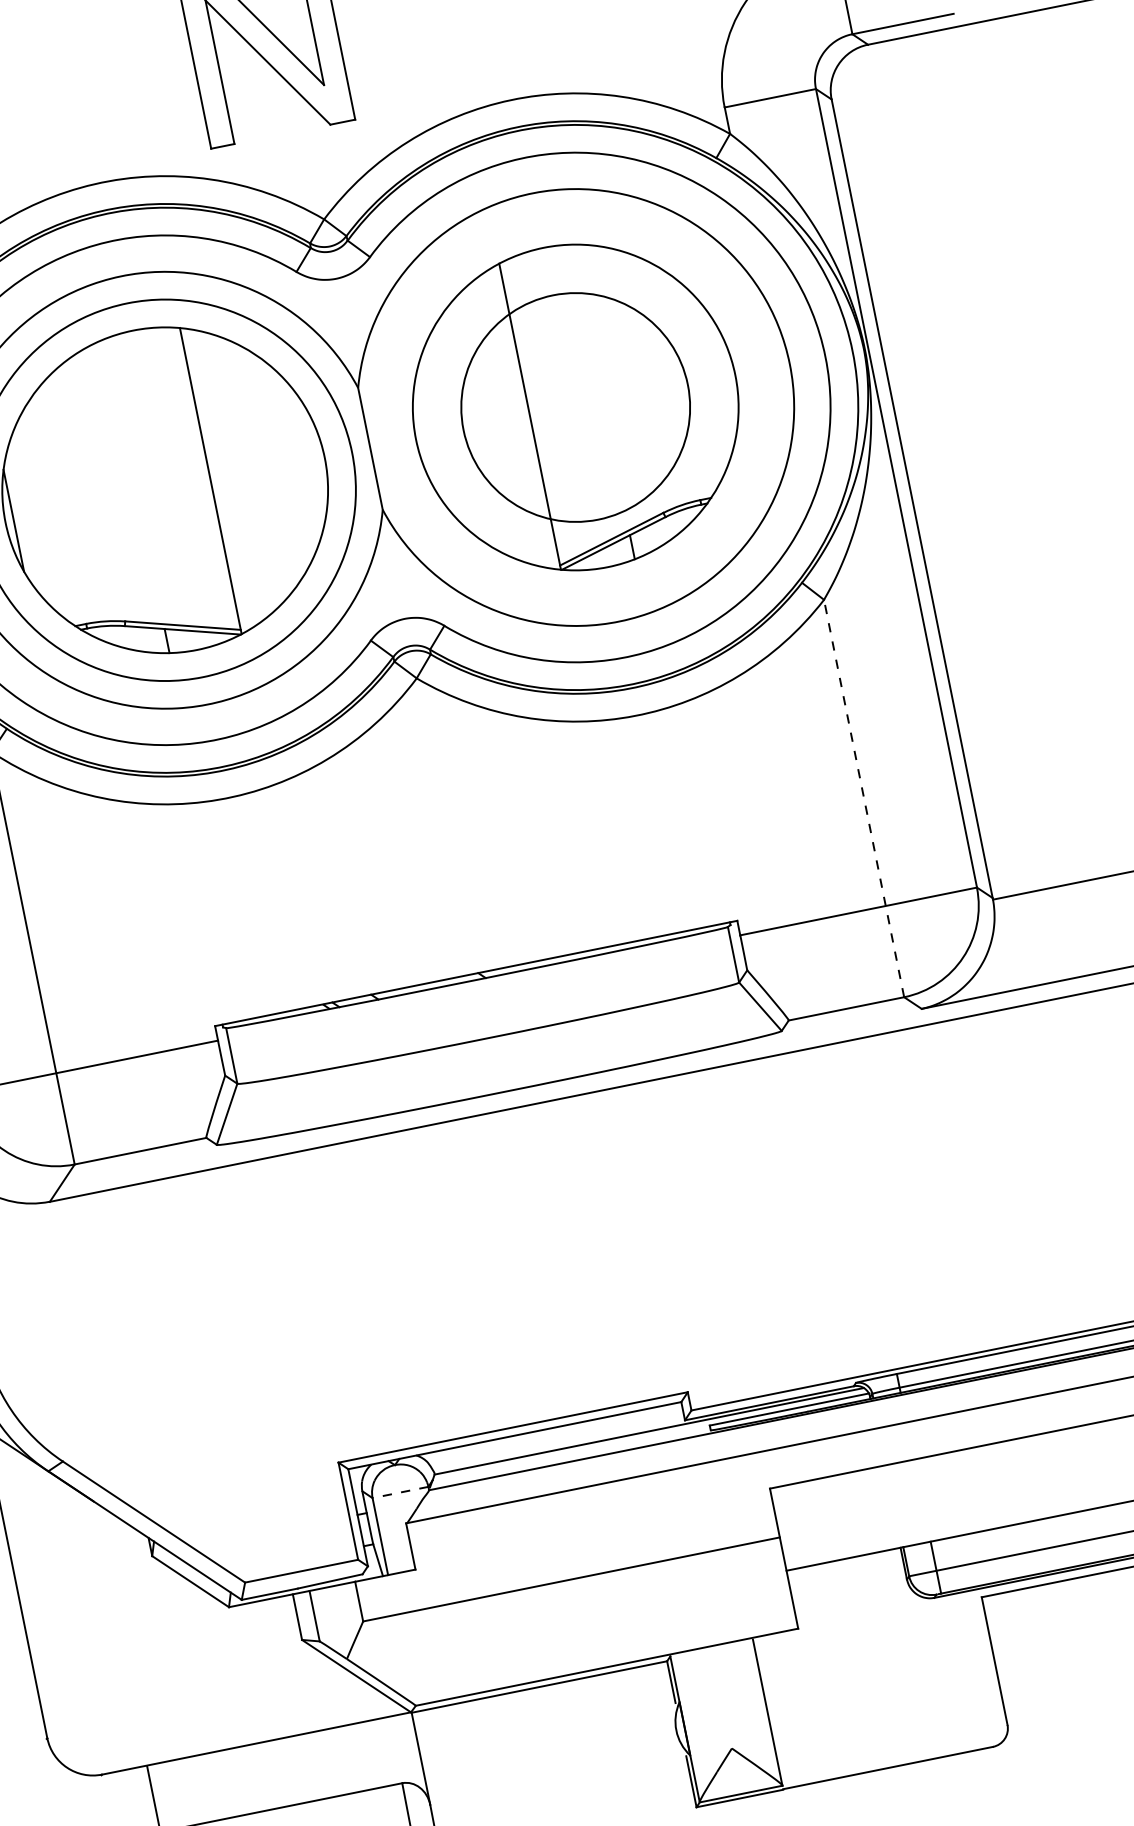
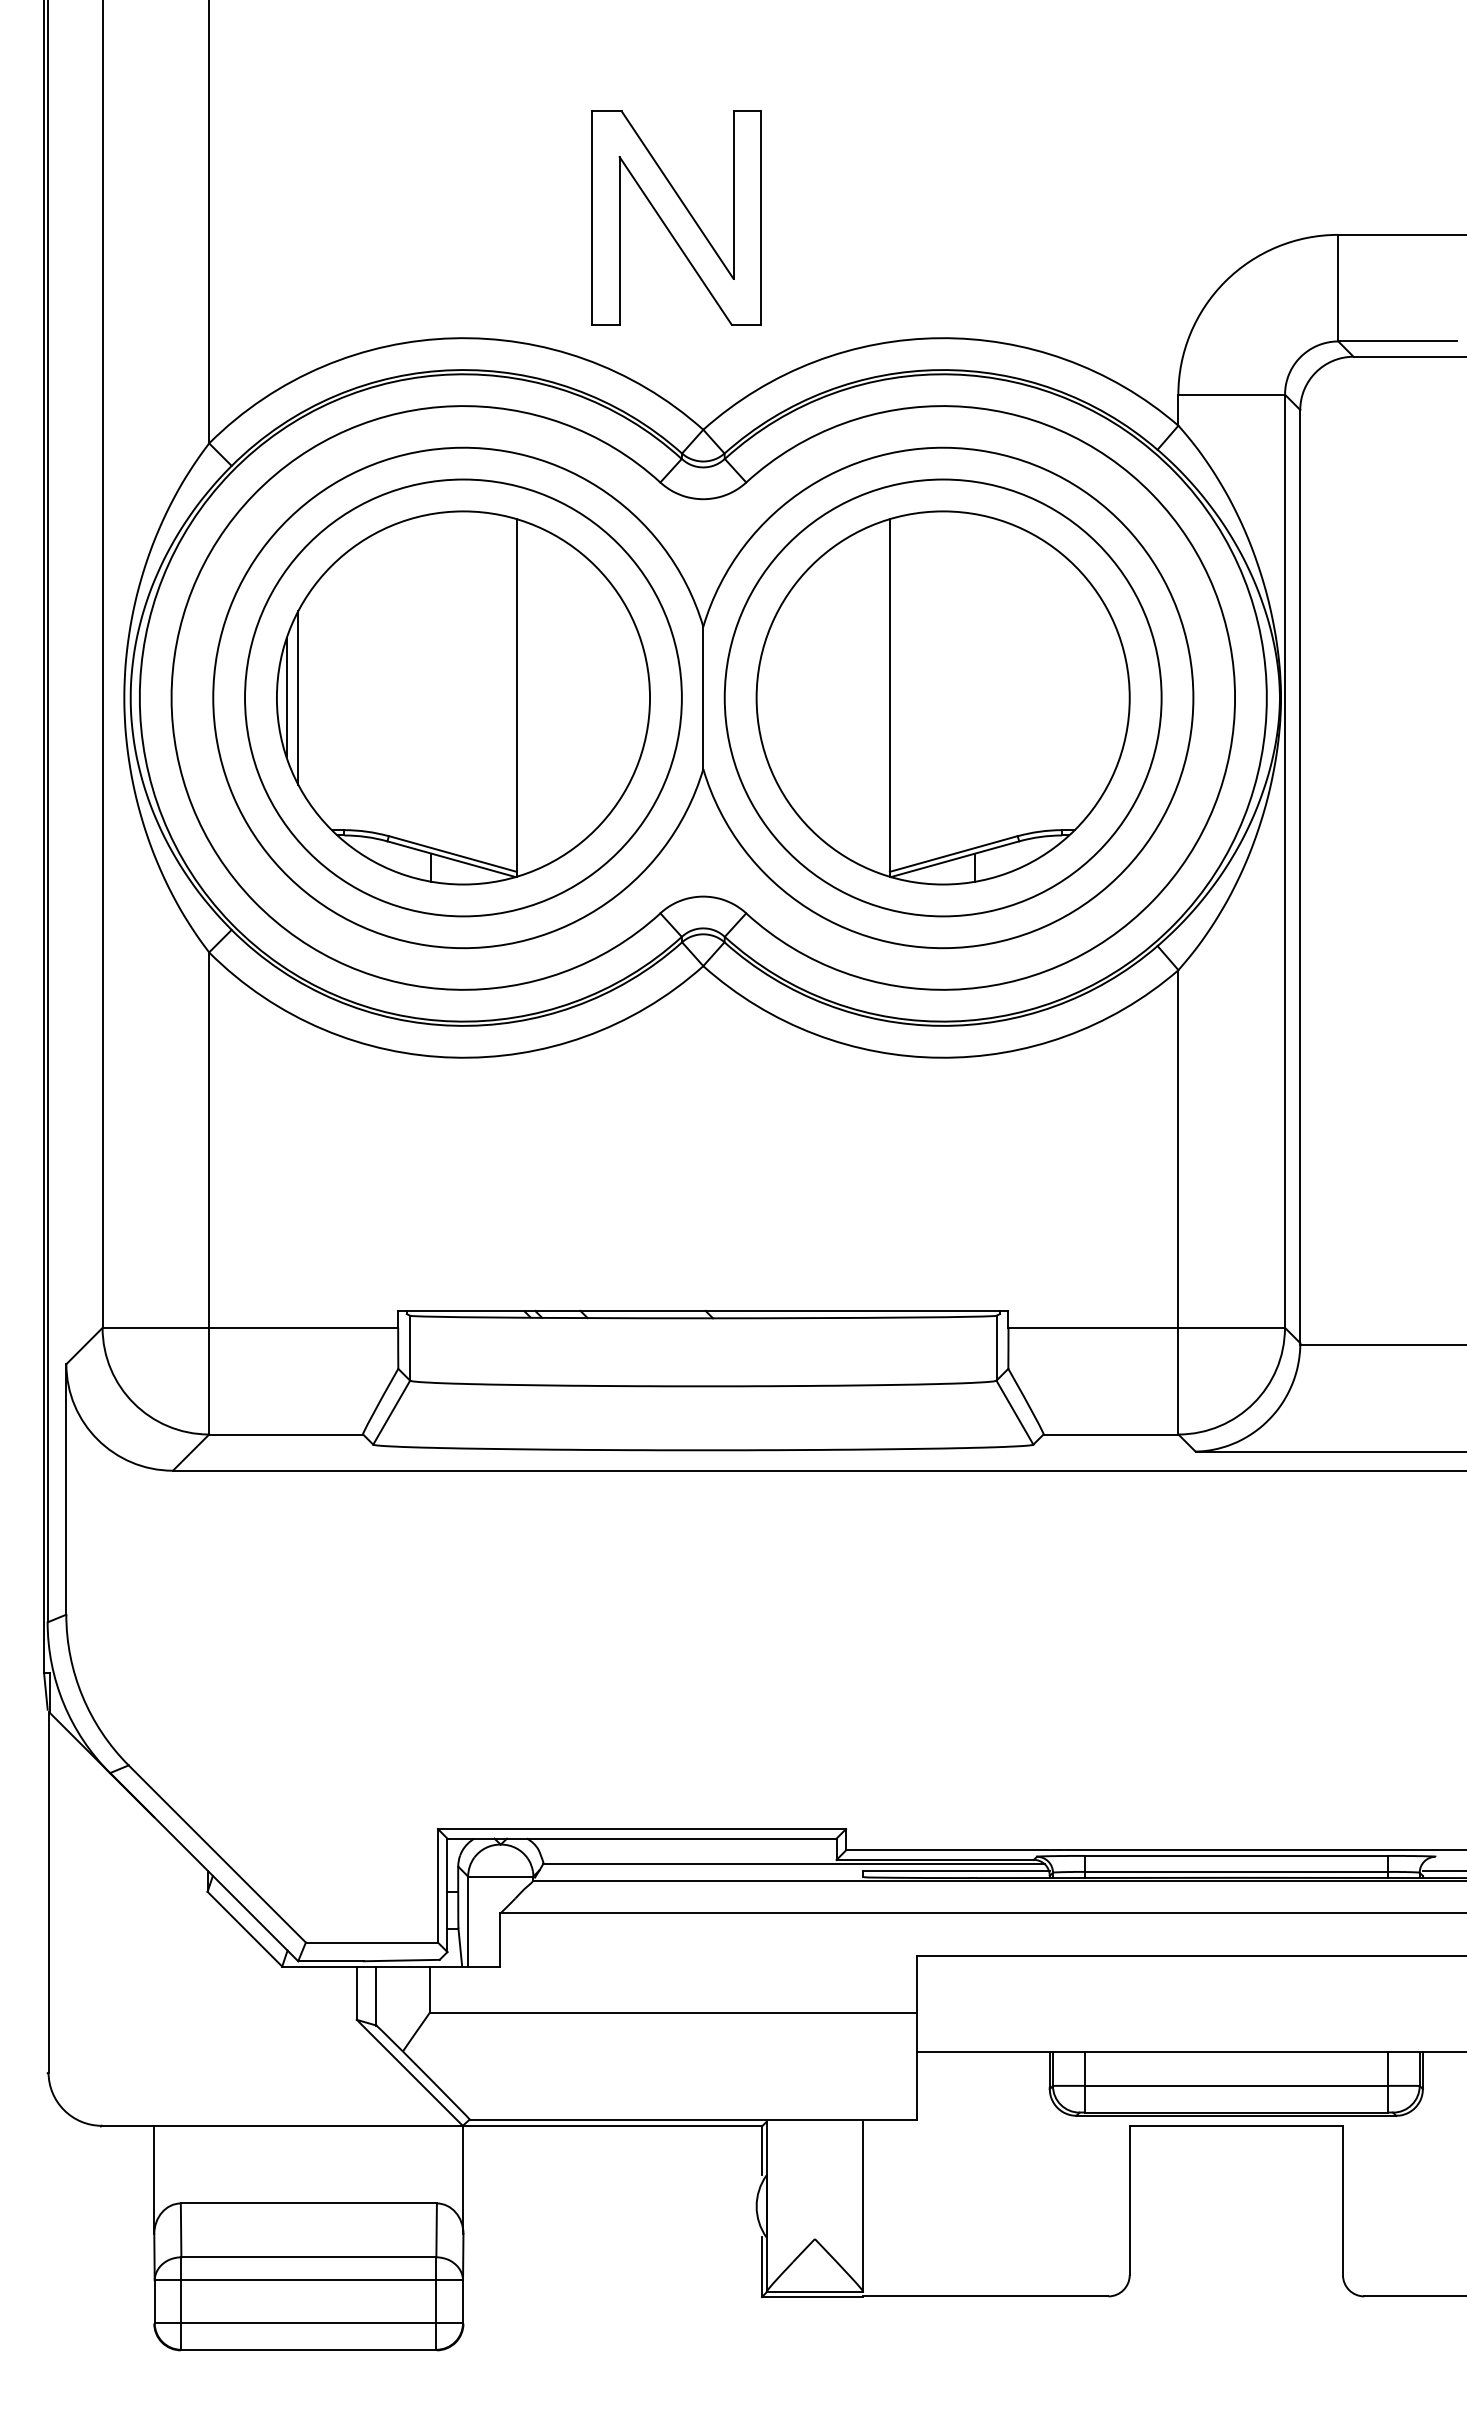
circle: (575, 407) -> (942, 697), size x1.67
line: (23, 518) -> (298, 697), added
line: (863, 797) -> (1178, 1201), dashed -> solid
line: (401, 1492) -> (501, 1876), dashed -> solid

